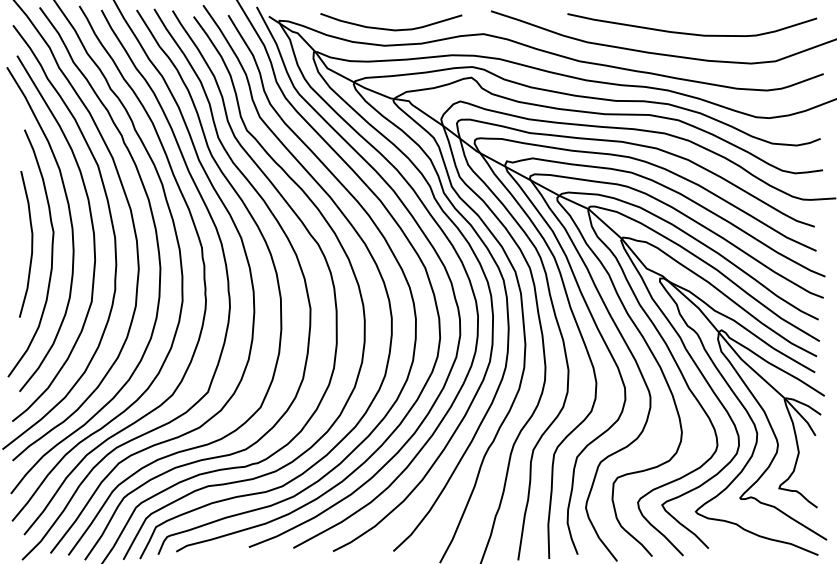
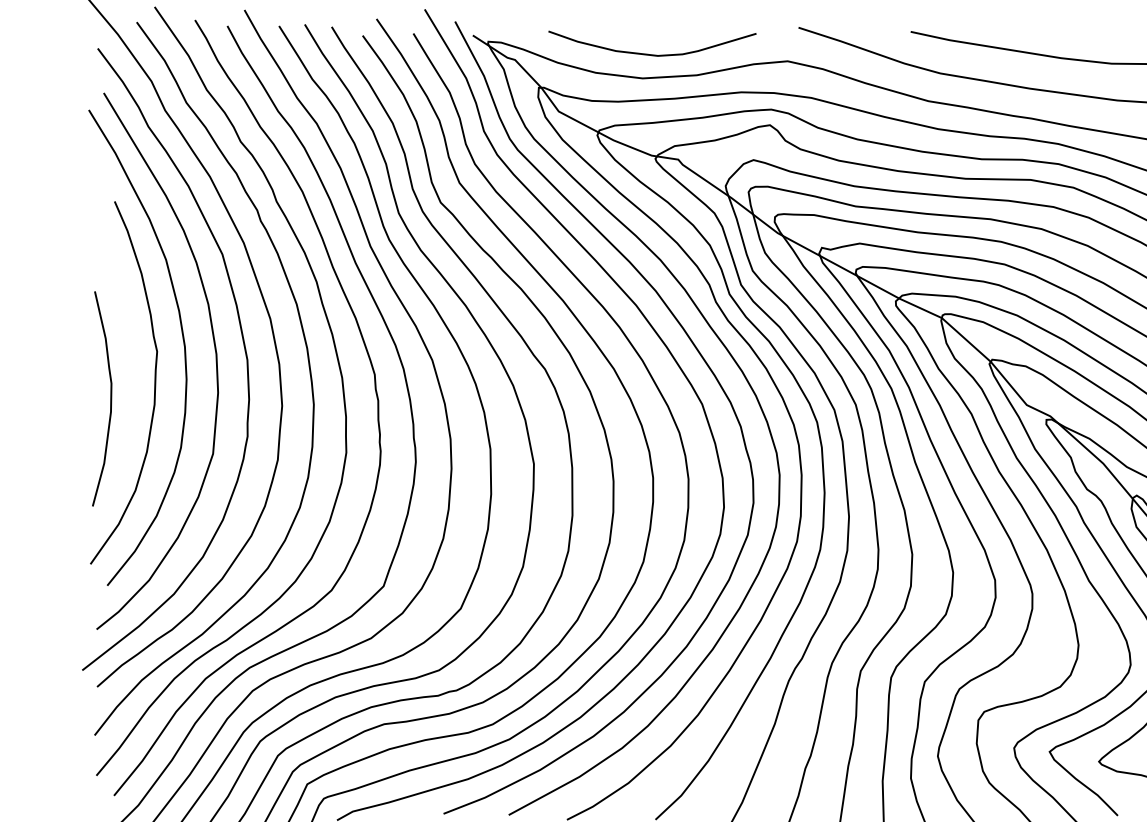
part: (26, 244) -> (102, 399), moved

